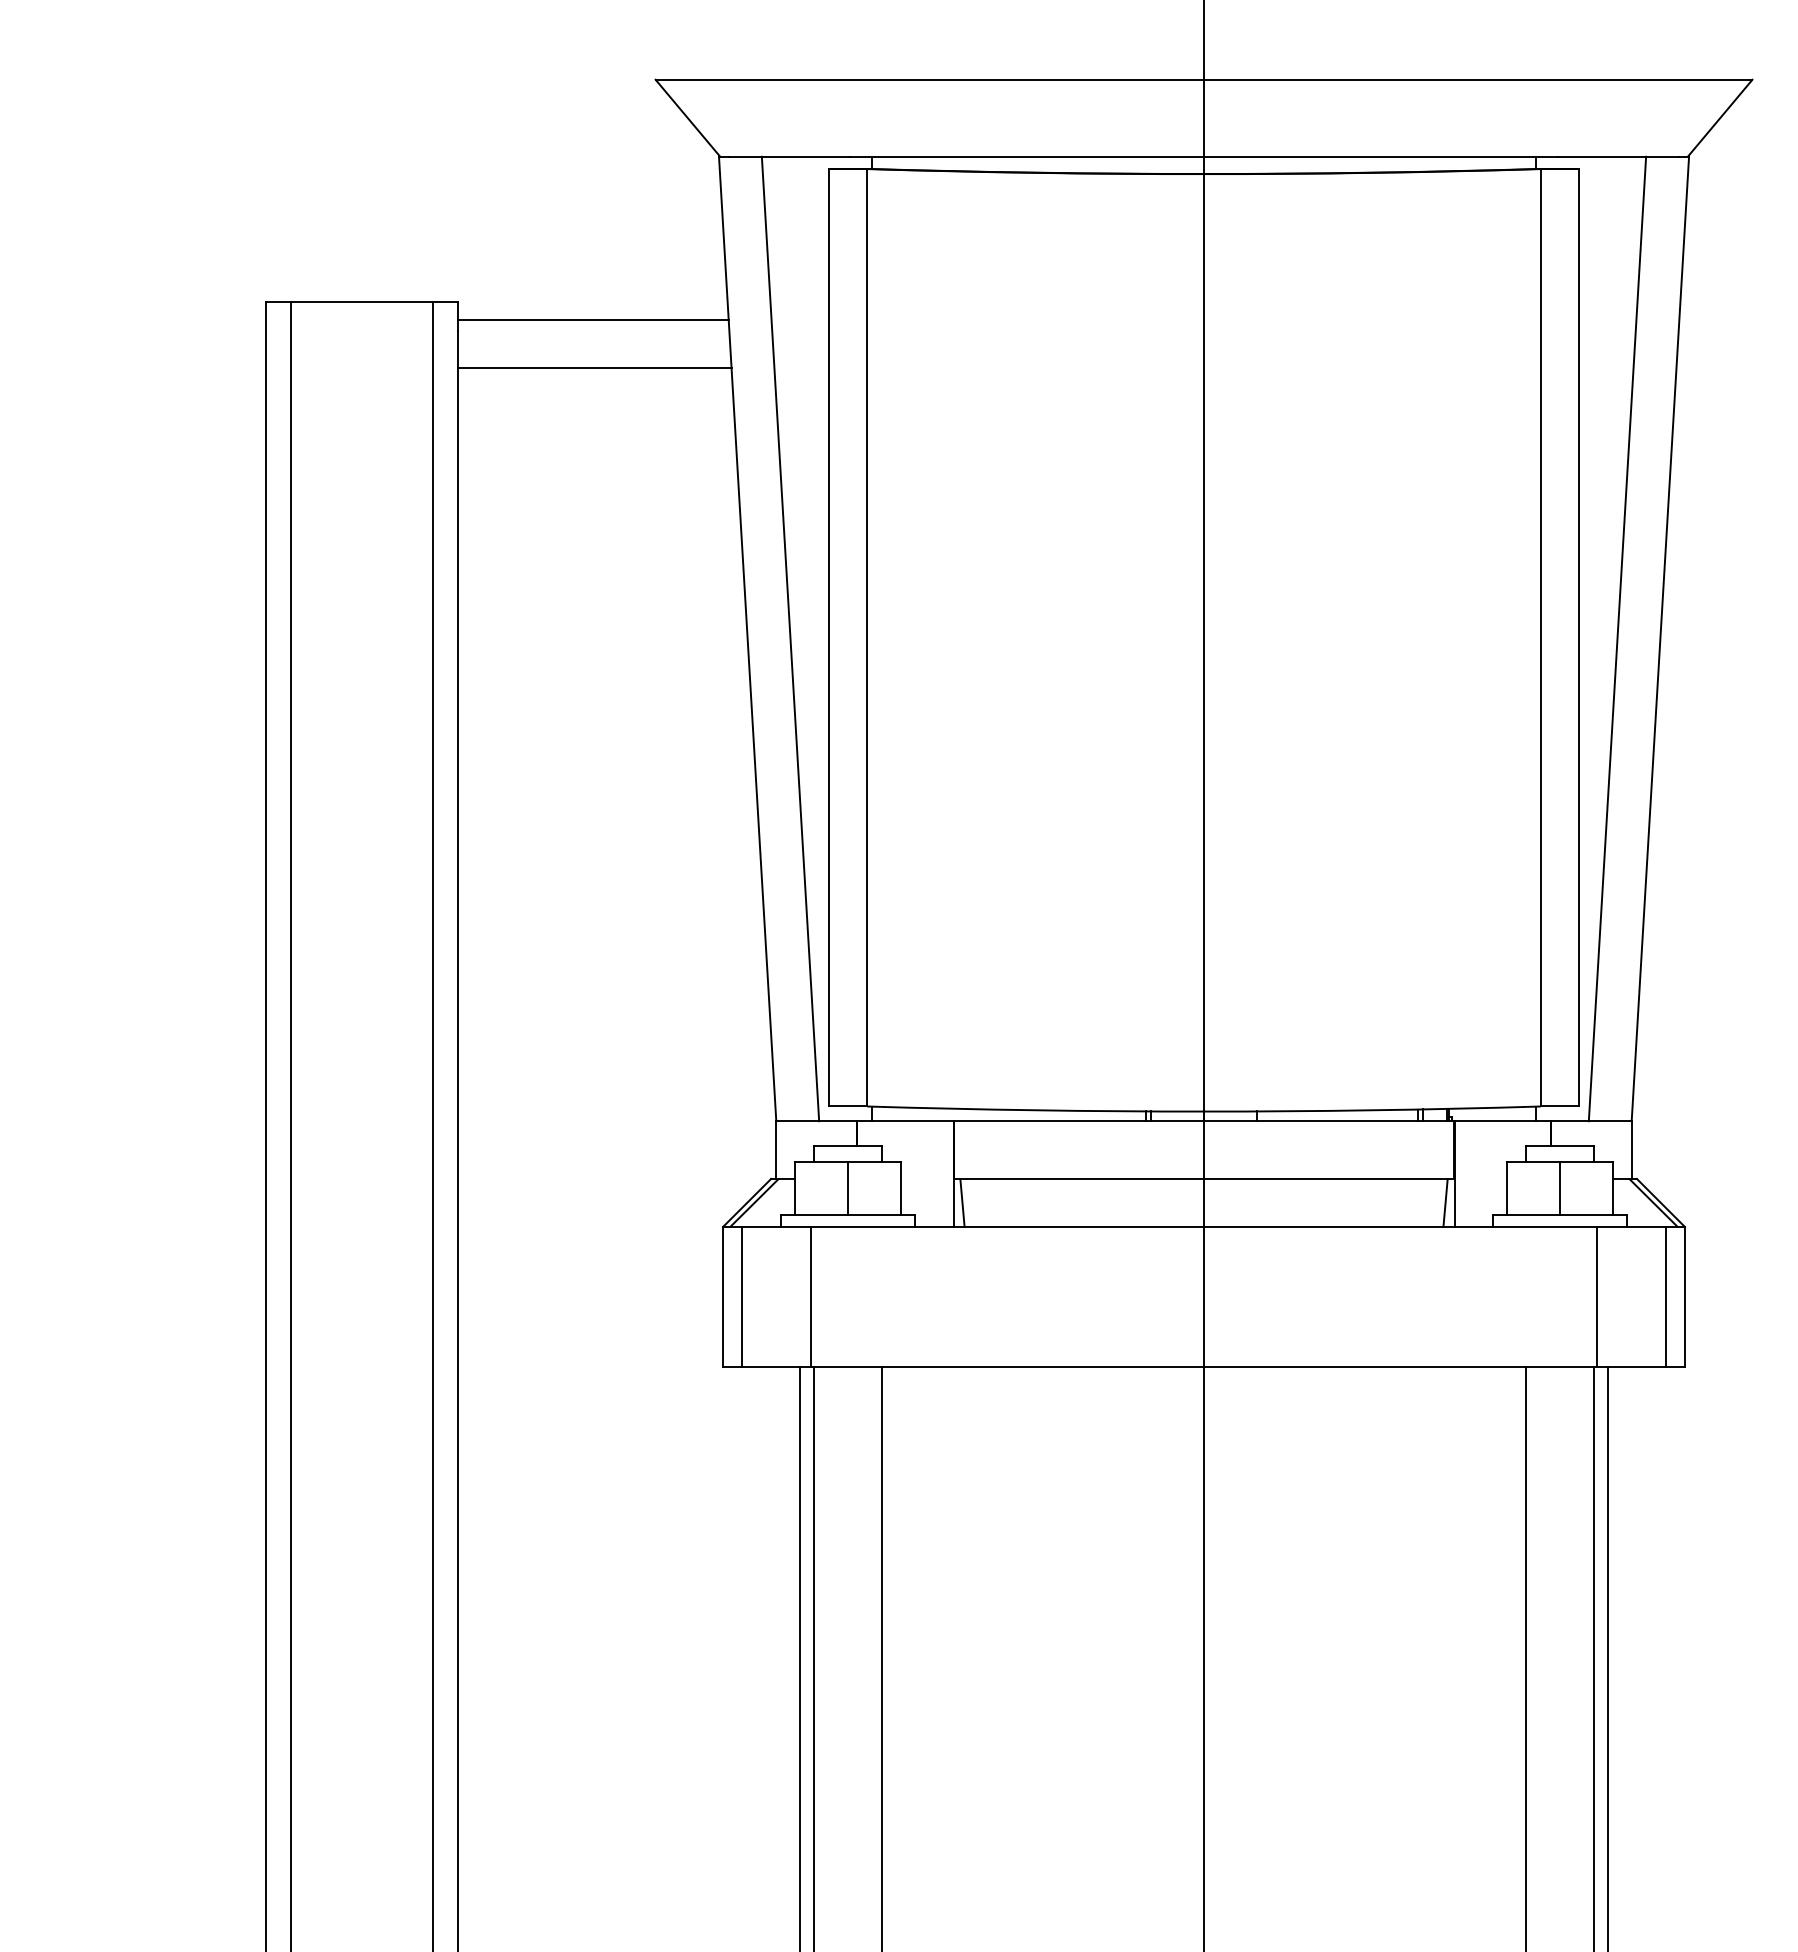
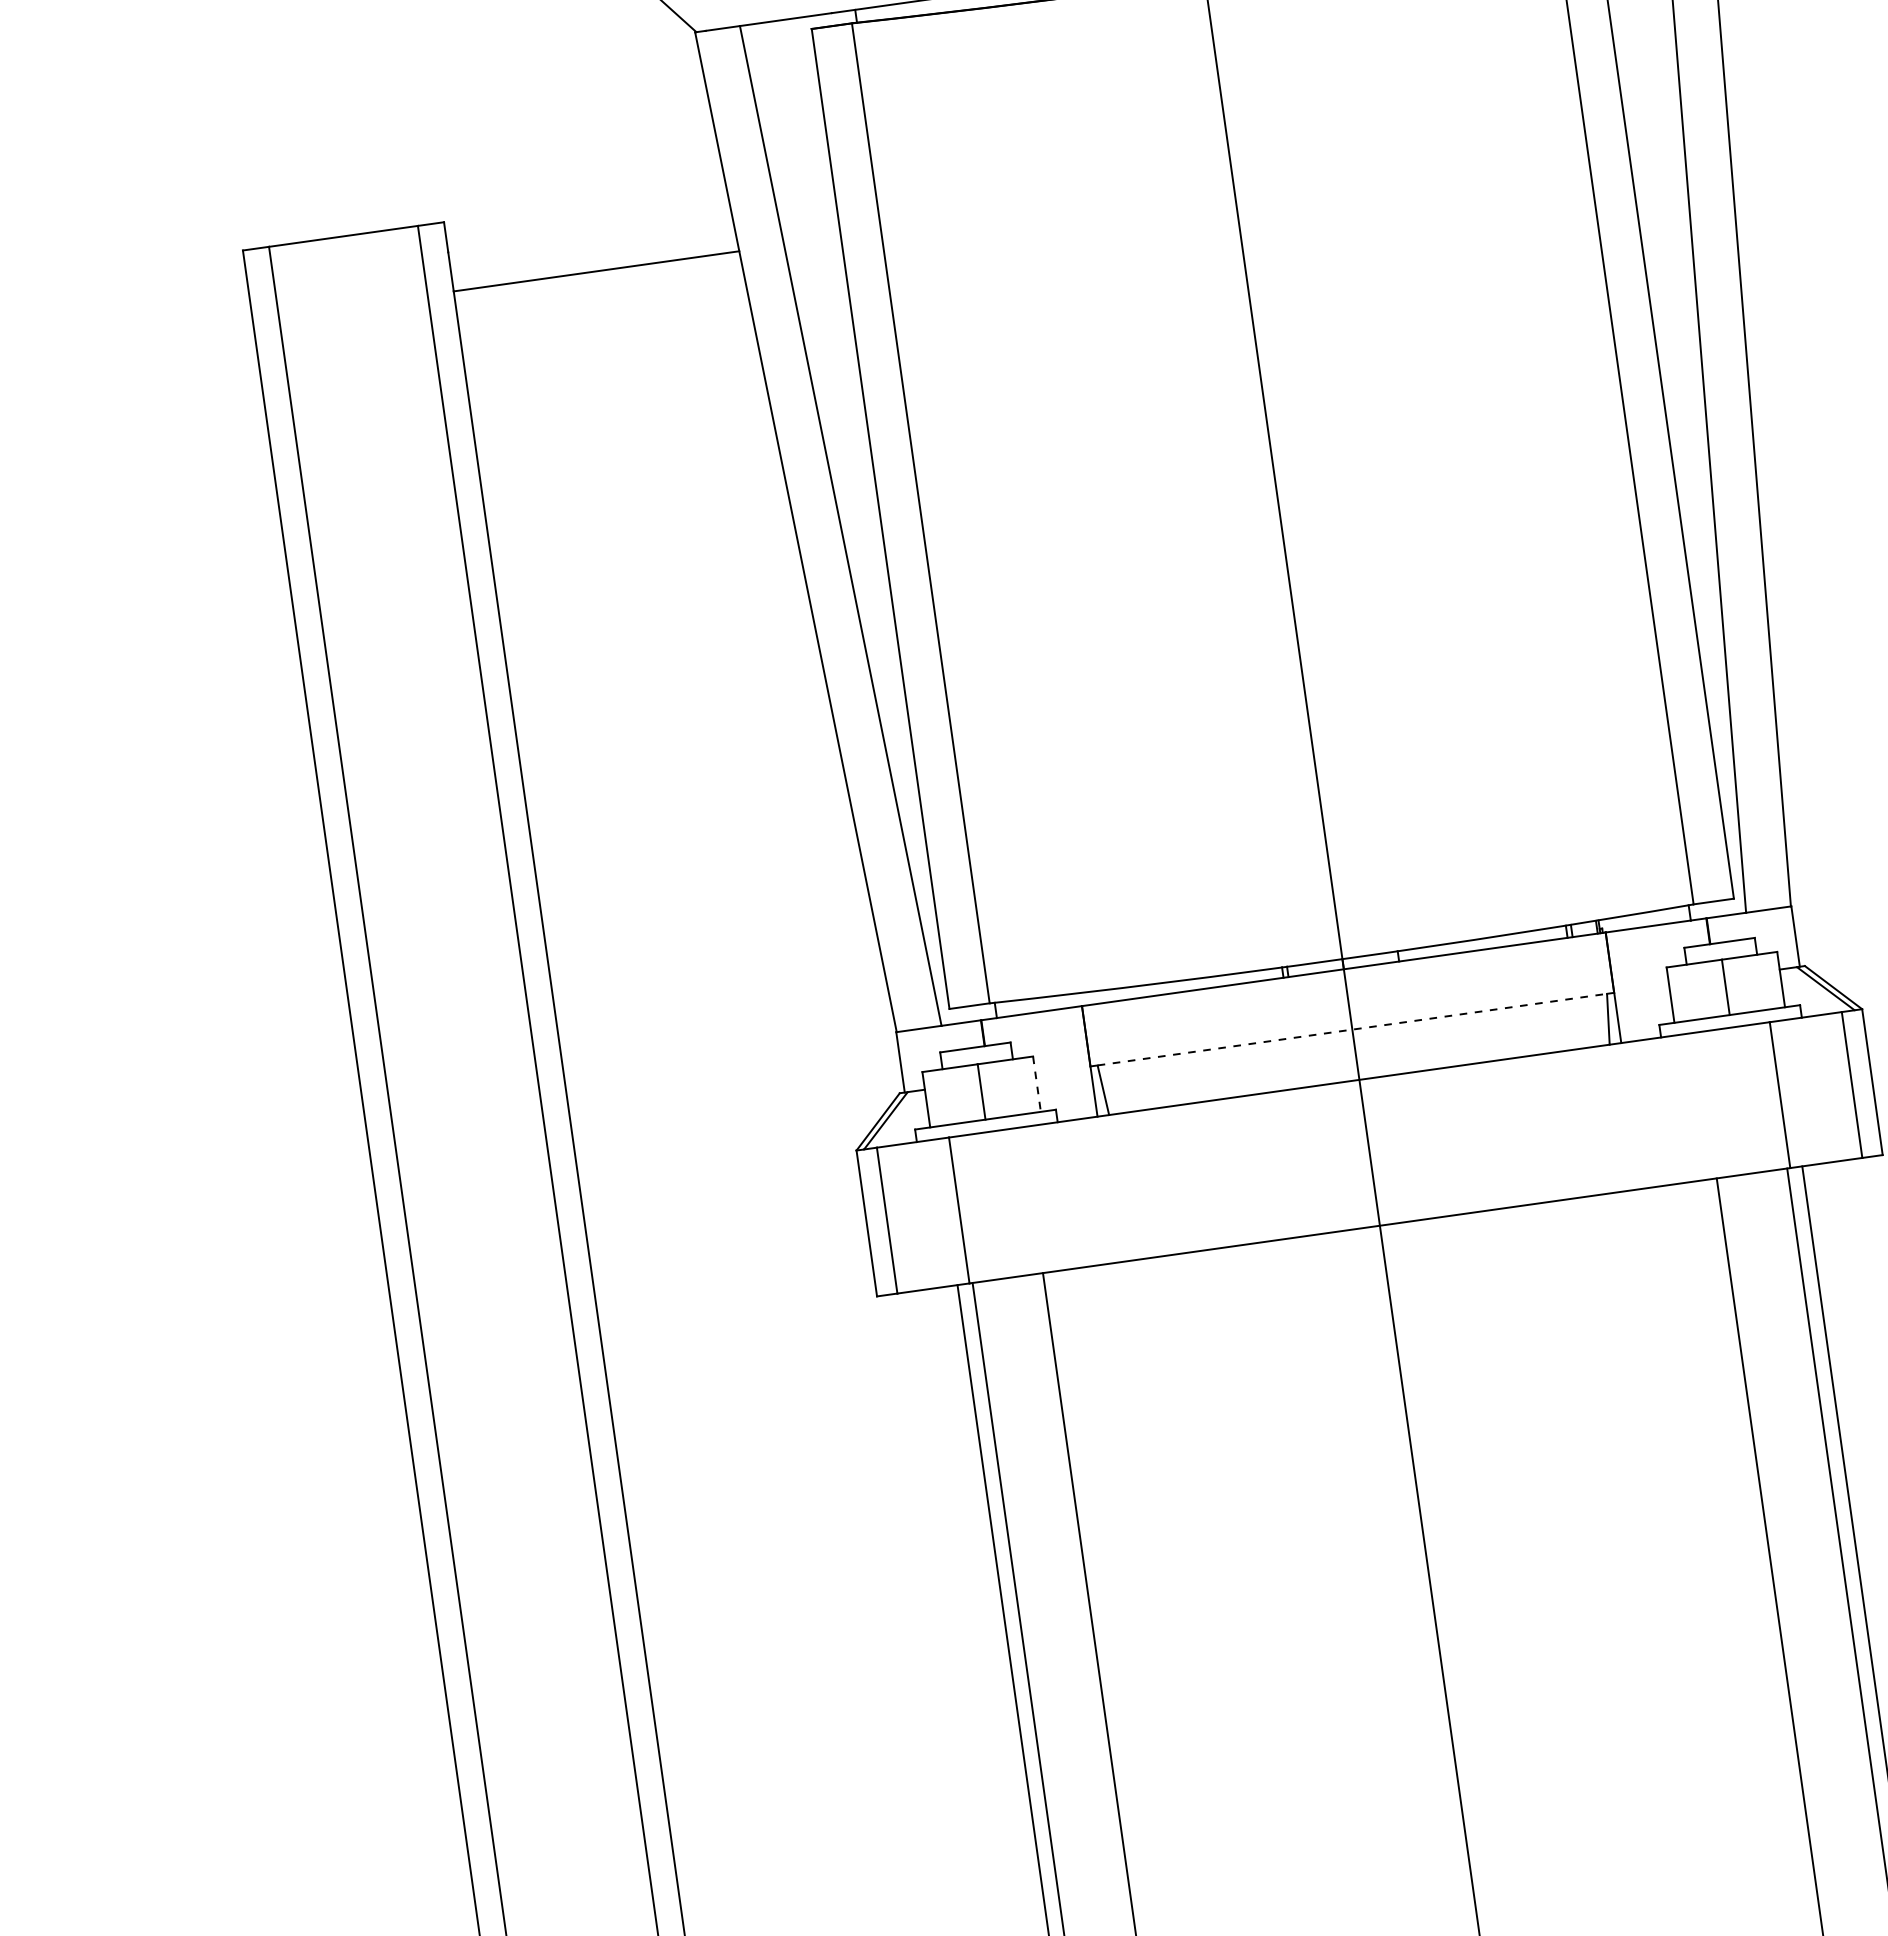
line: (593, 319) -> (587, 220), removed
line: (1204, 1178) -> (1352, 1029), solid -> dashed
line: (900, 1189) -> (1036, 1085), solid -> dashed

